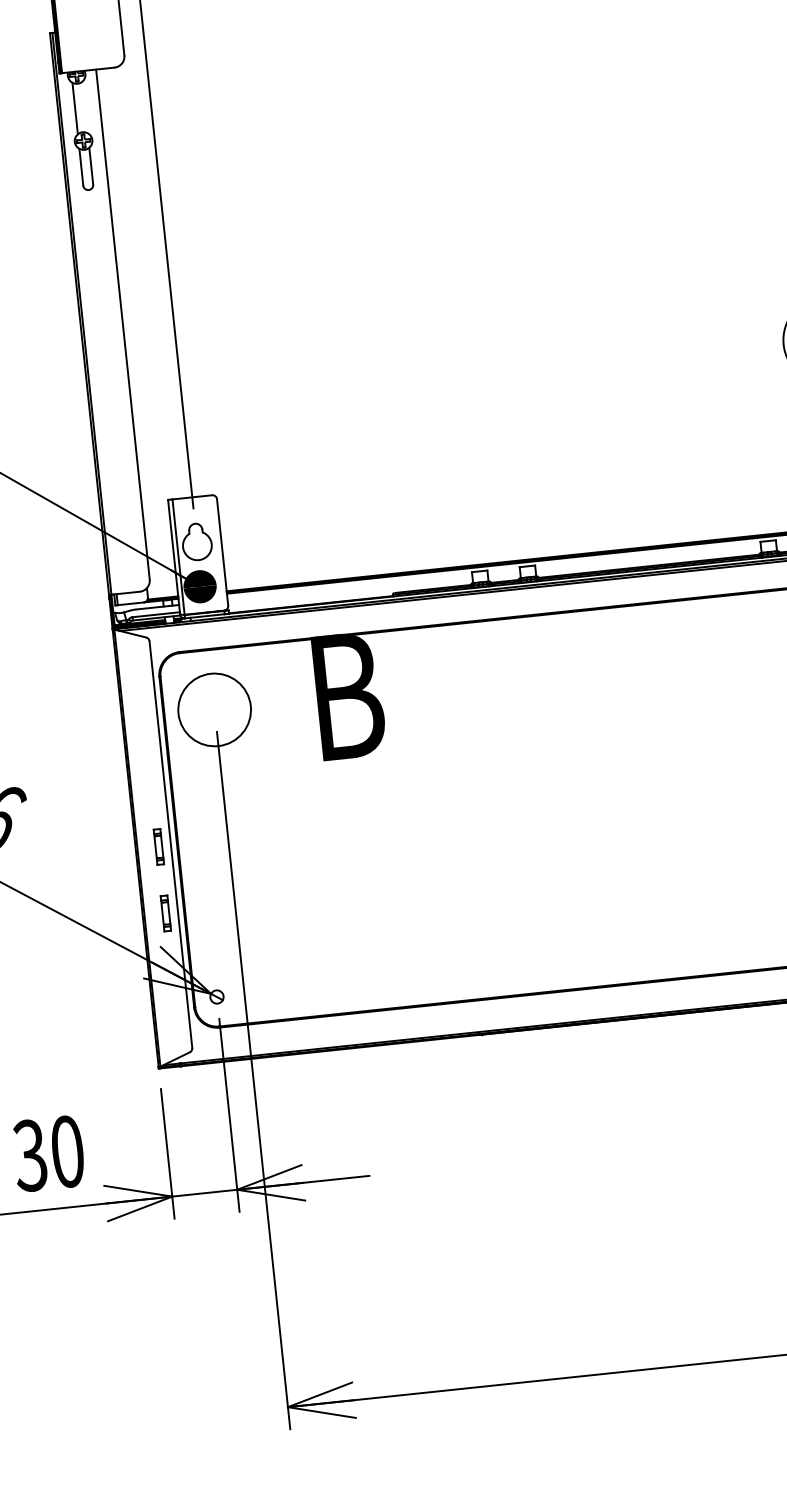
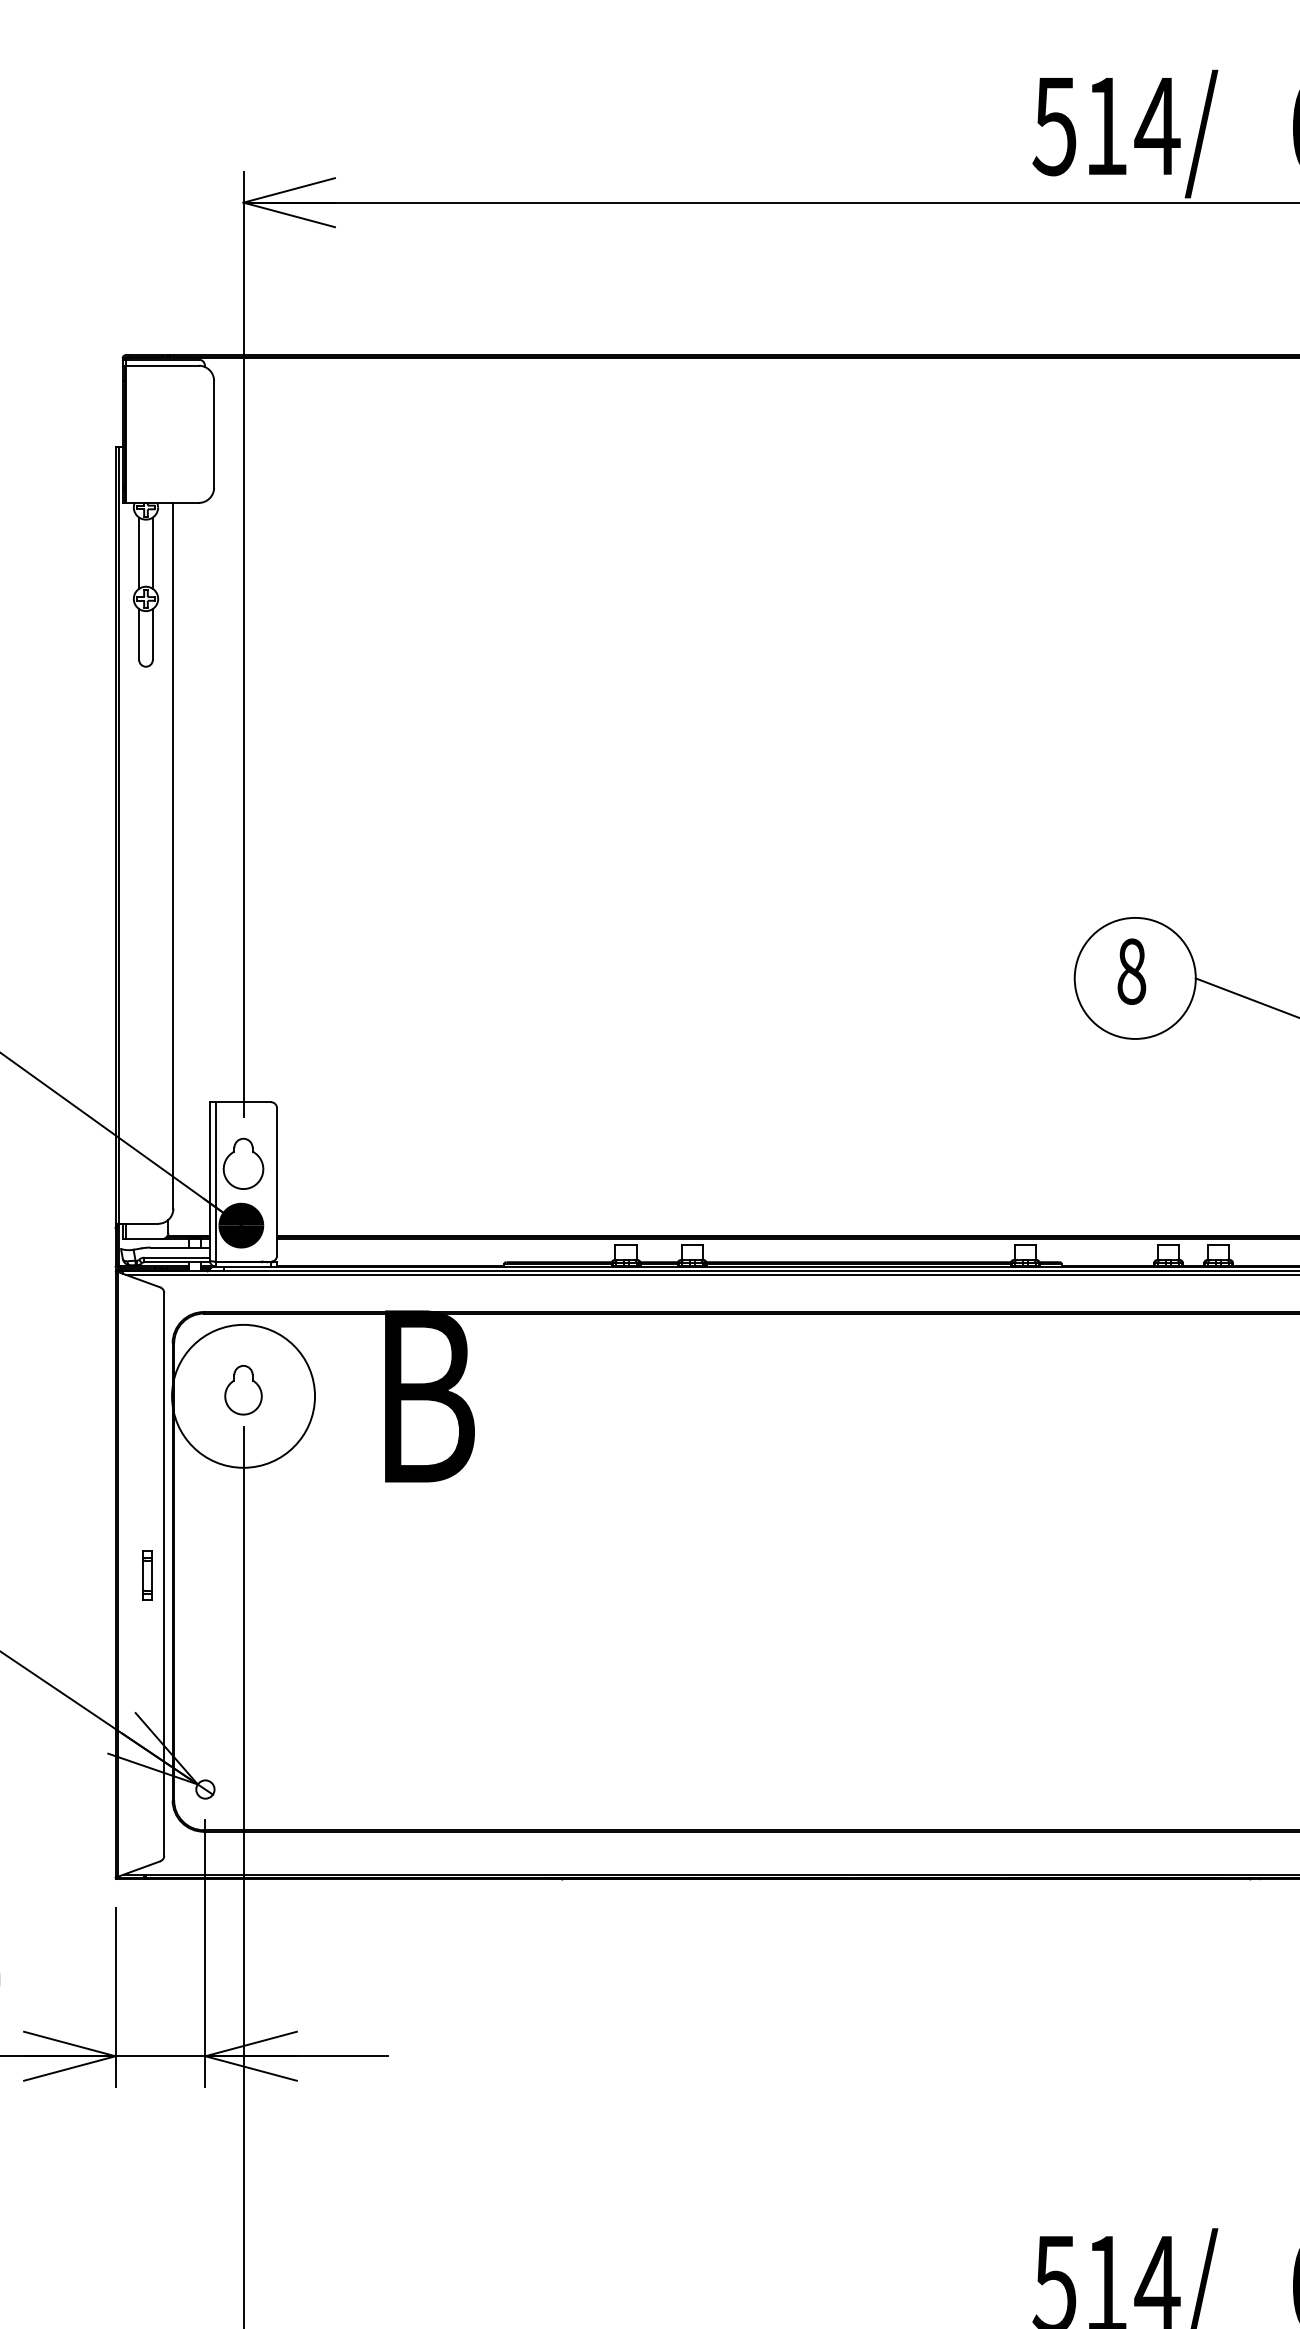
line: (84, 106) -> (152, 552), added
part: (214, 705) -> (243, 1390), added
circle: (214, 709) -> (243, 1395), size x1.43
part: (165, 913) -> (147, 1667), removed

